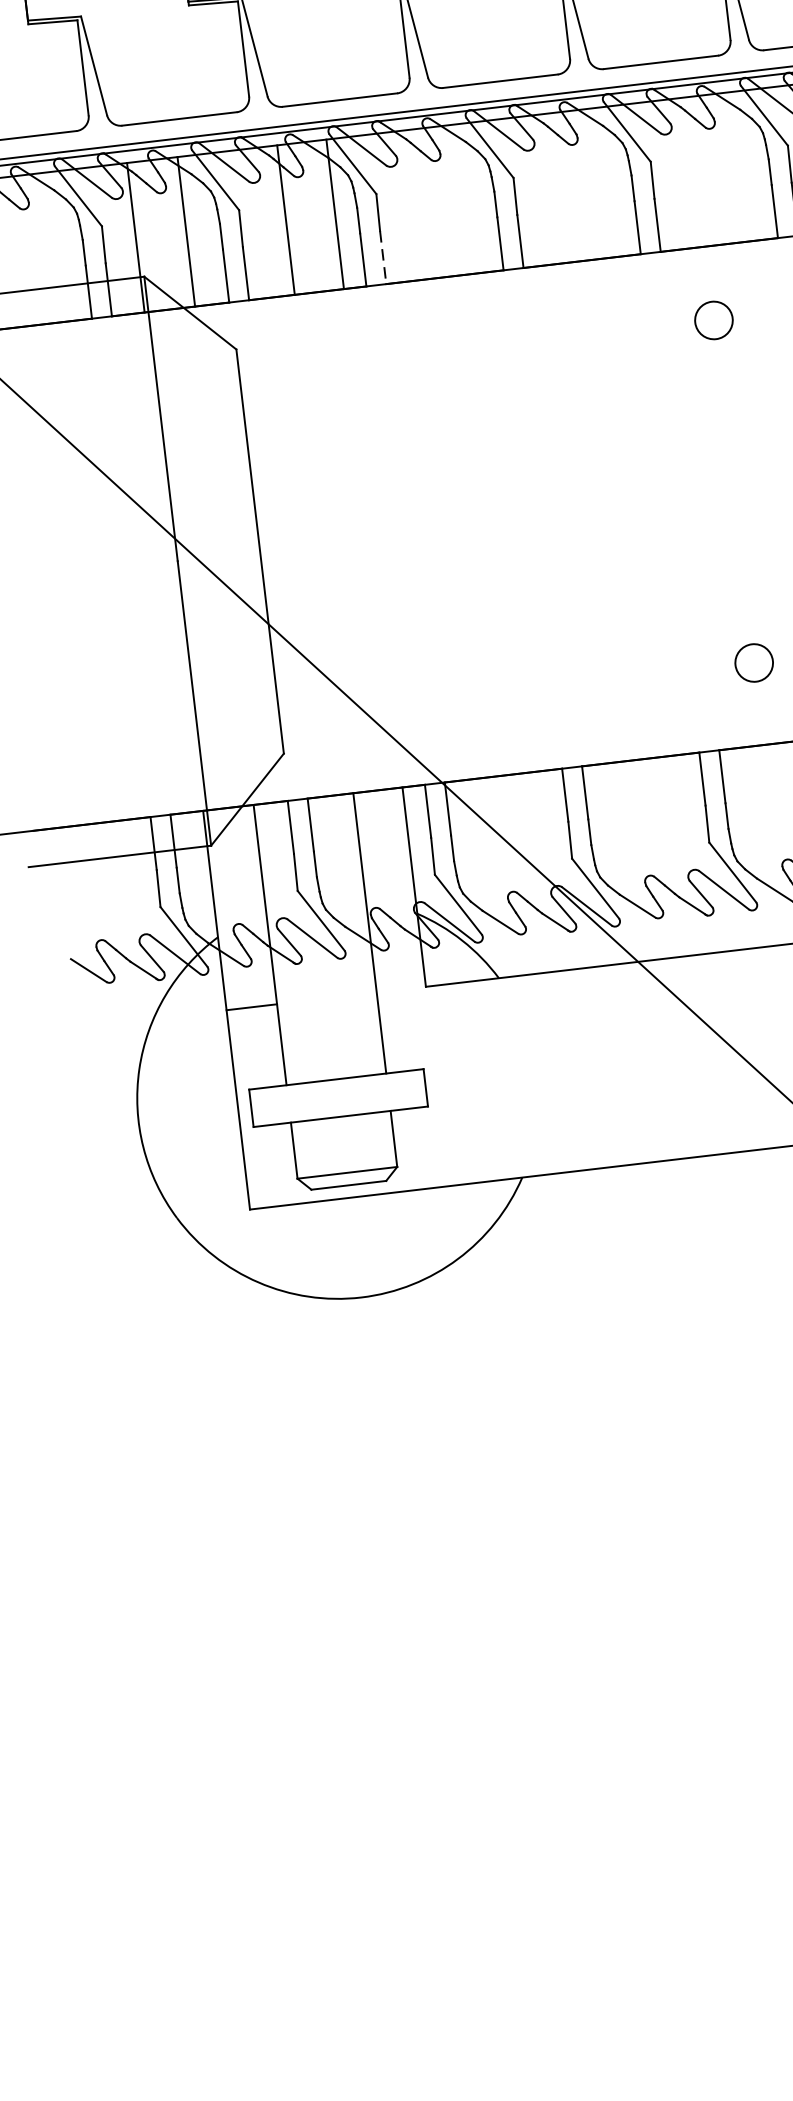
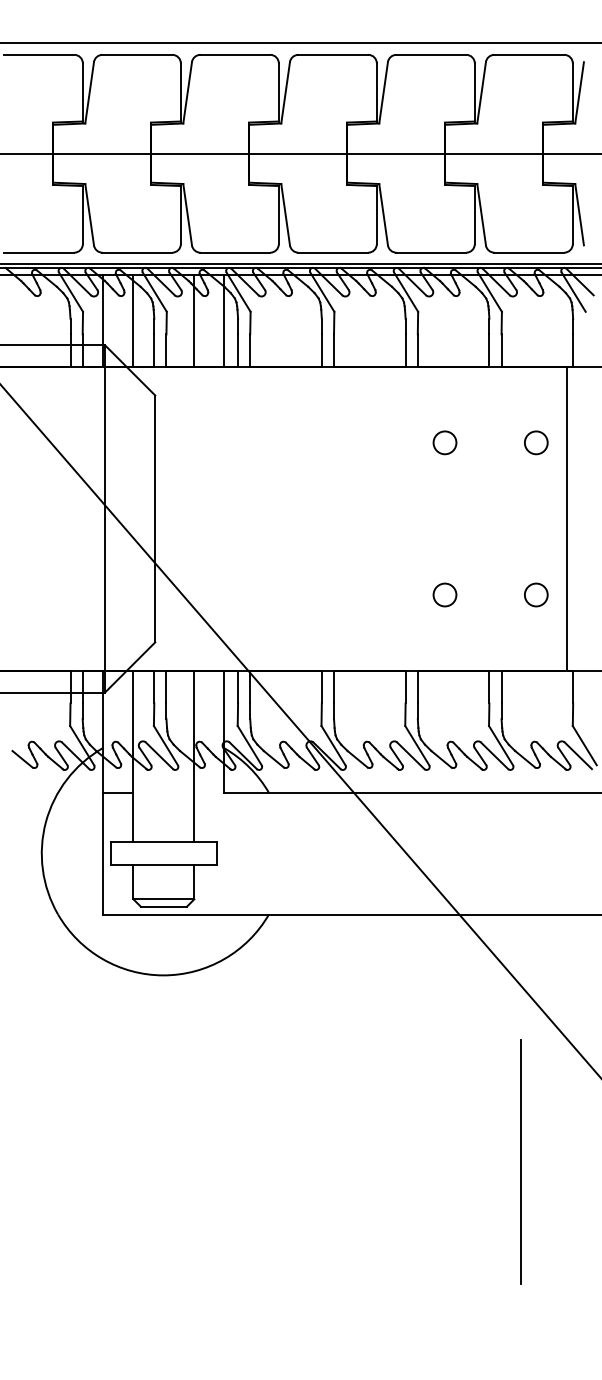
line: (383, 259) -> (250, 351), dashed -> solid
circle: (713, 319) -> (444, 442), moved
circle: (753, 662) -> (444, 594), moved

